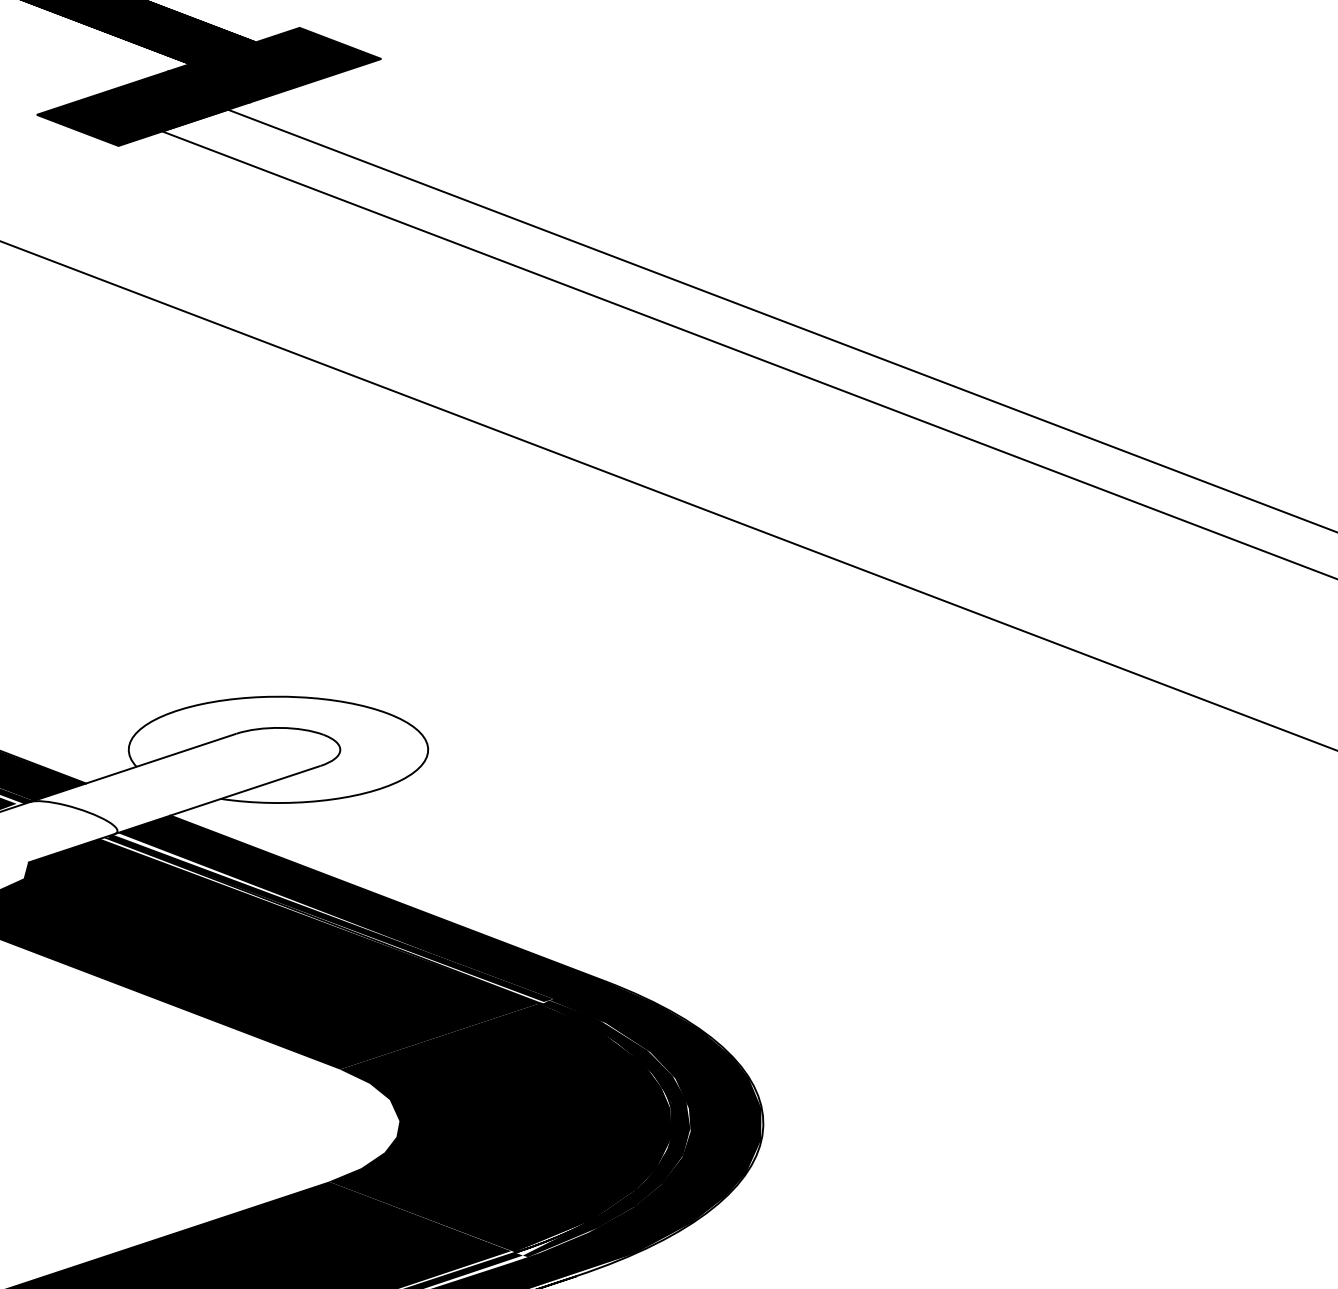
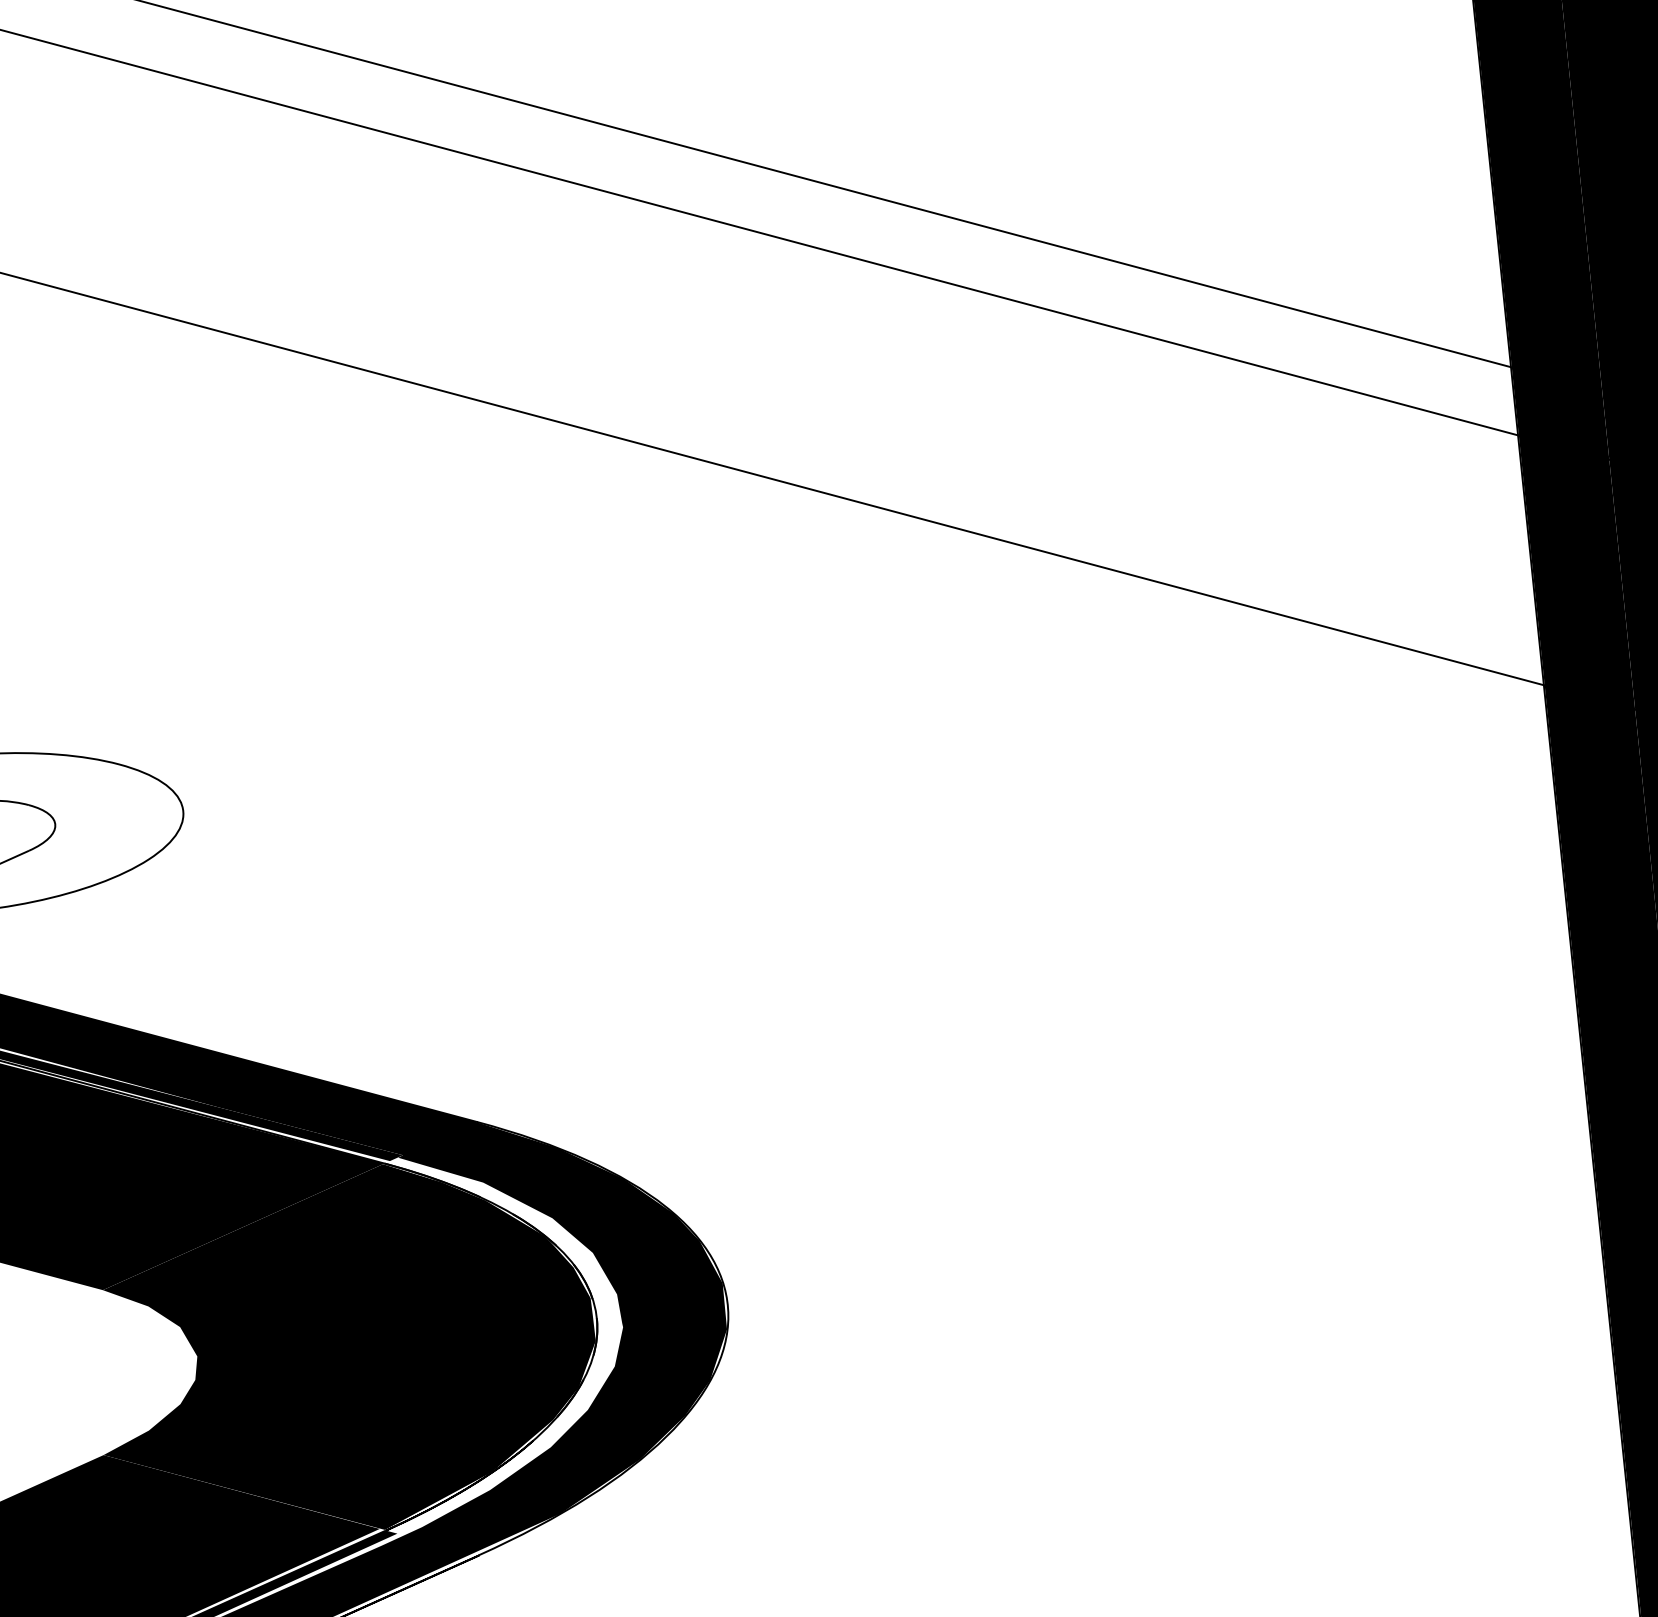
fill: (606, 1128) -> (500, 1335), removed

